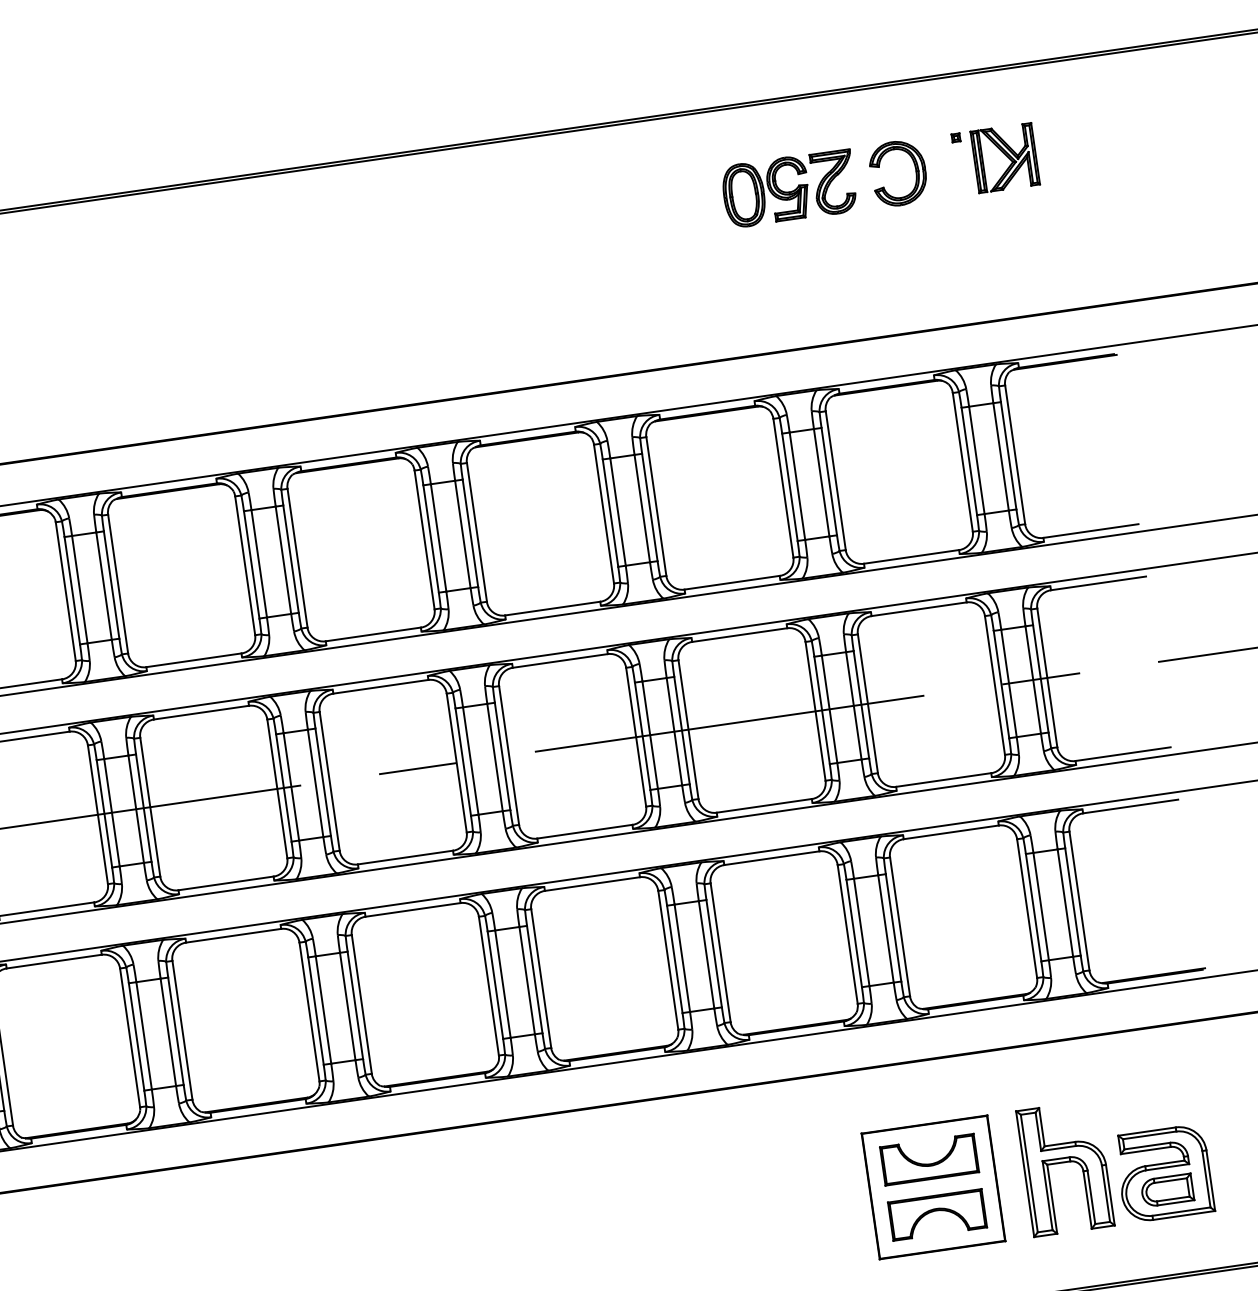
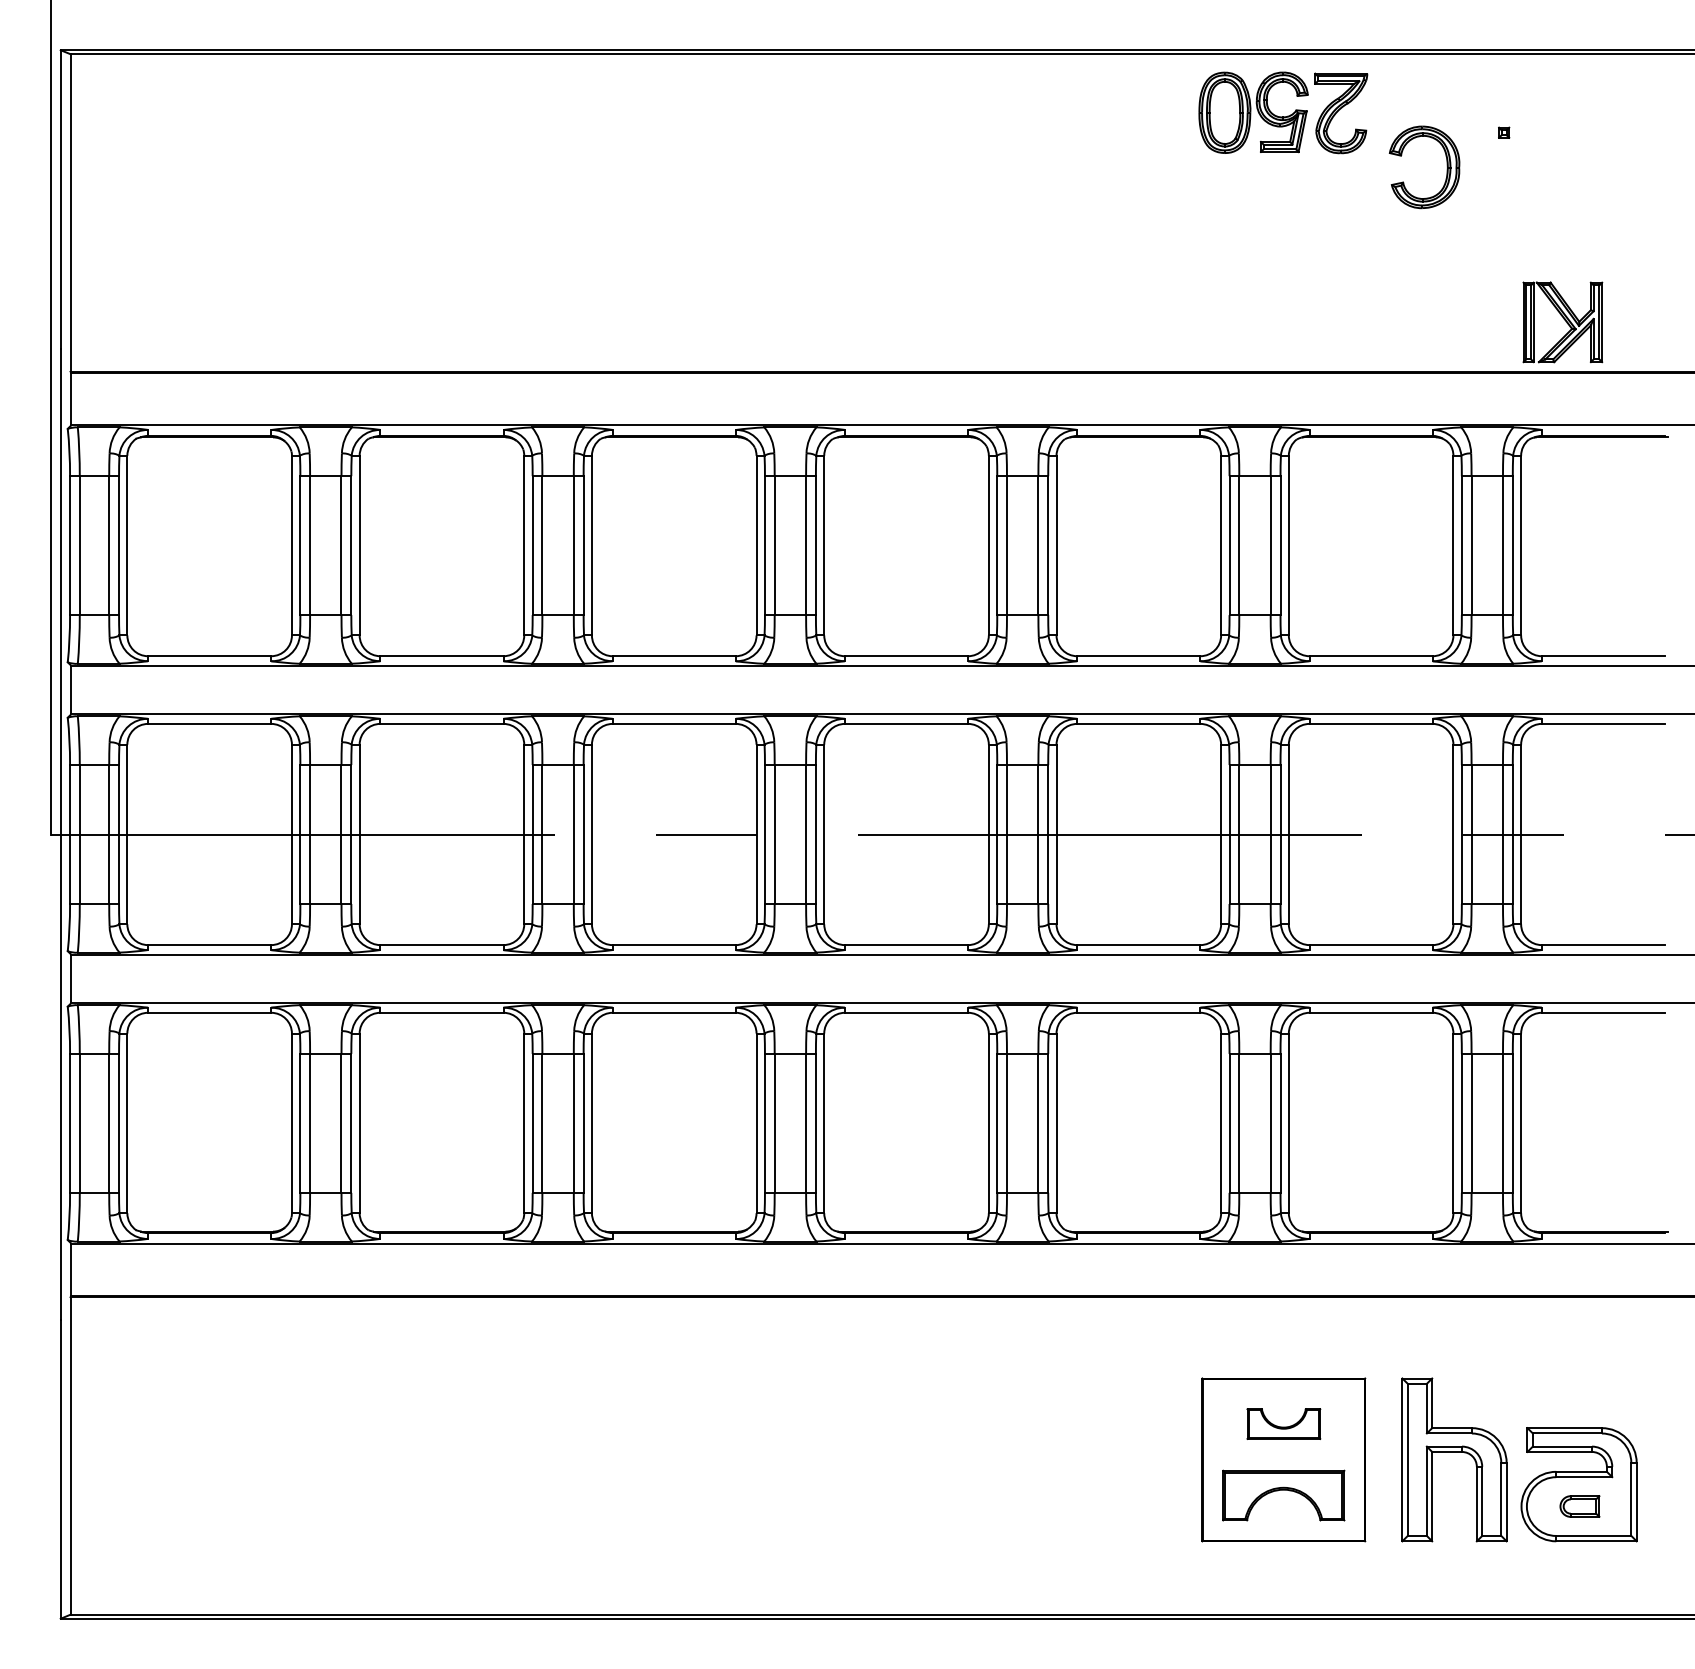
part: (1004, 158) -> (1562, 322), moved
part: (789, 188) -> (1283, 112), moved
part: (929, 1159) -> (1283, 1423), size x0.6
part: (1167, 1190) -> (1579, 1506), size x0.6

